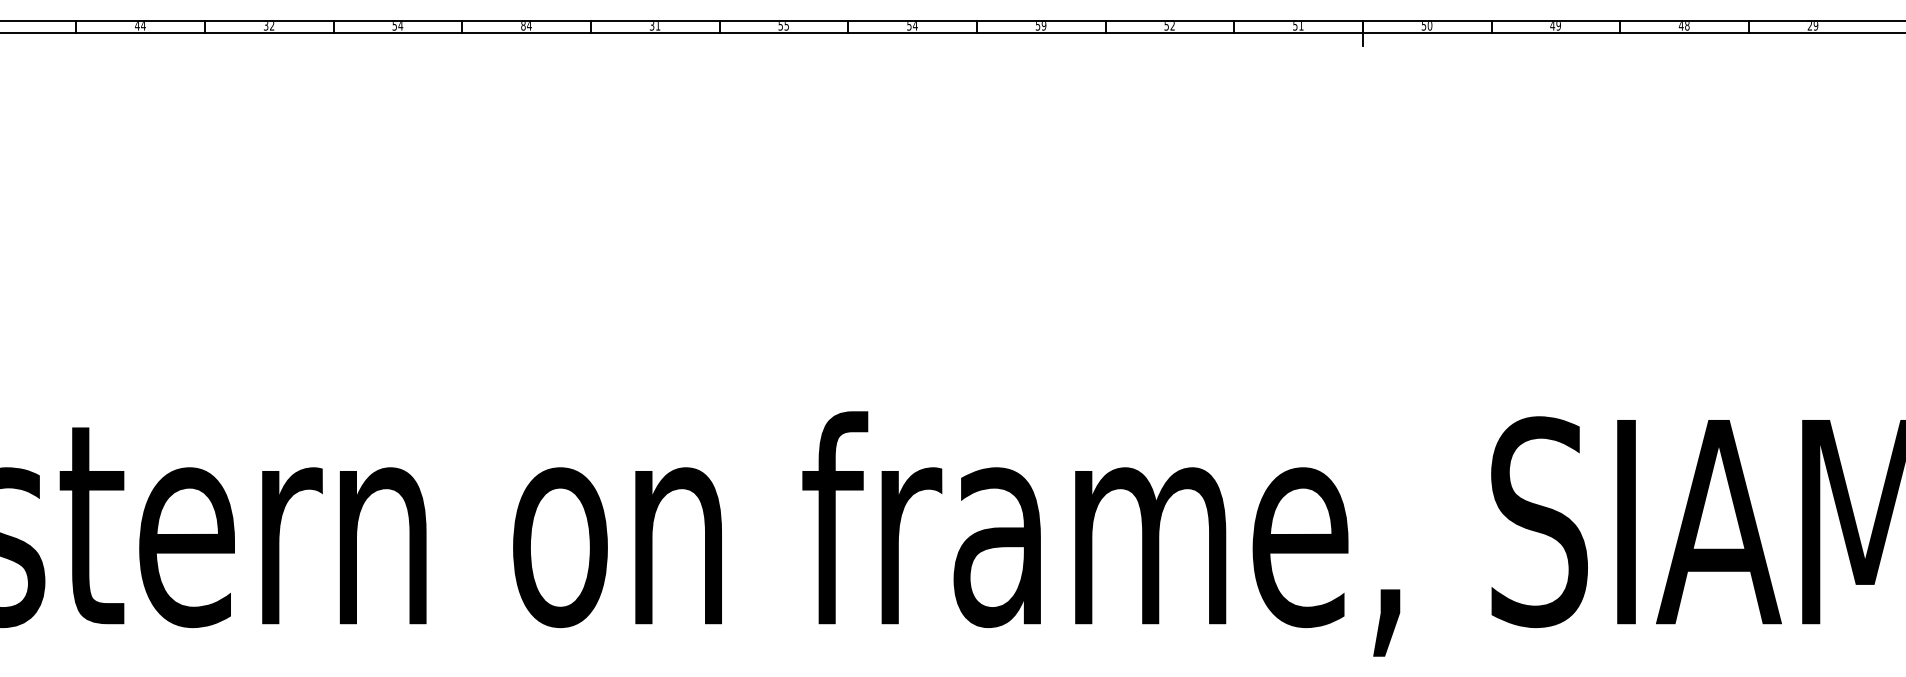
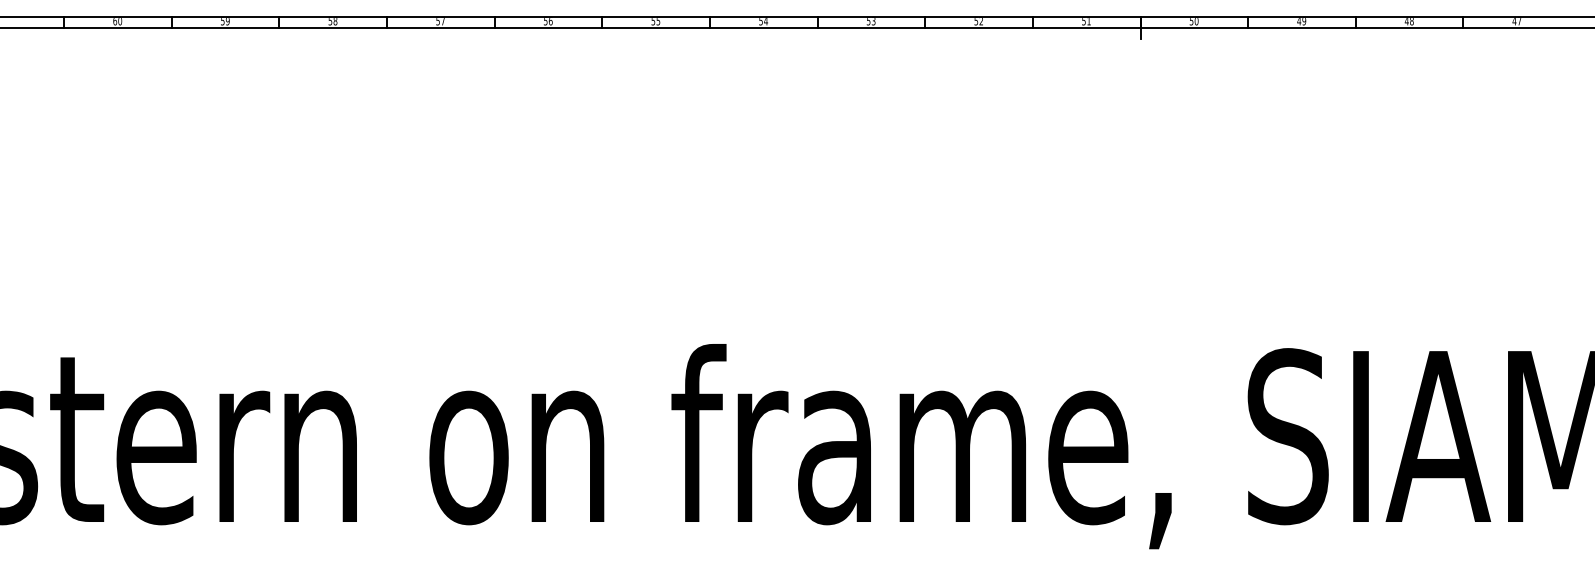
text: (140, 26) -> (117, 21), 44 -> 60
text: (269, 26) -> (225, 21), 32 -> 59
text: (400, 26) -> (335, 21), 54 -> 58
text: (526, 26) -> (440, 21), 84 -> 57
text: (655, 26) -> (548, 21), 31 -> 56
text: (1043, 26) -> (873, 21), 59 -> 53
text: (1812, 26) -> (1516, 21), 29 -> 47

